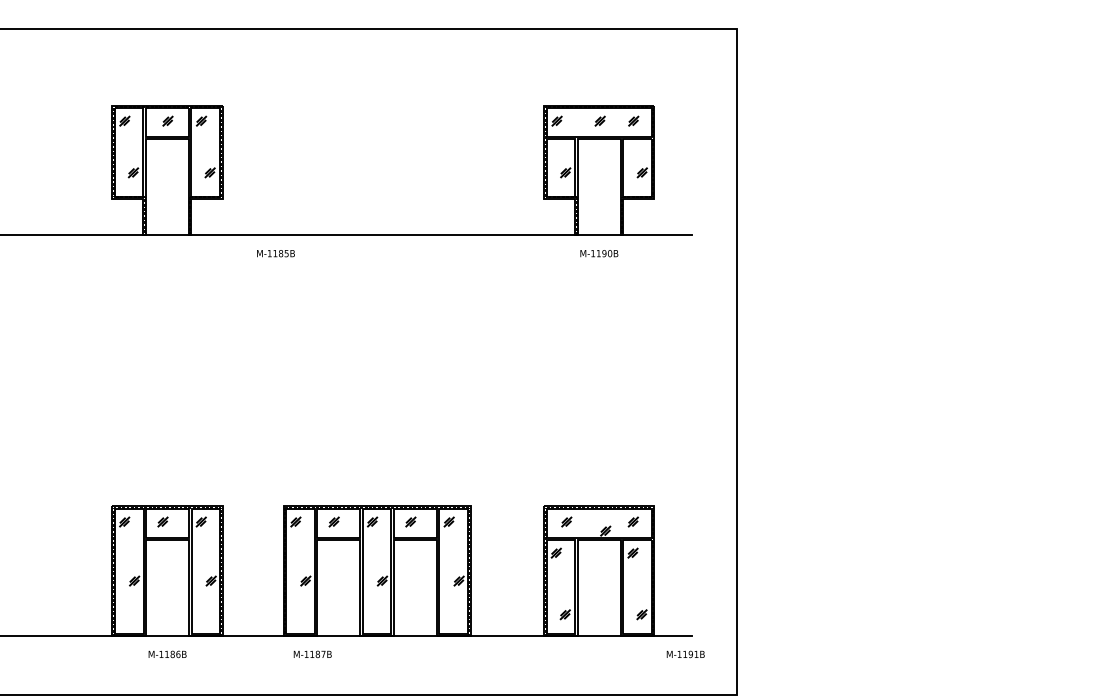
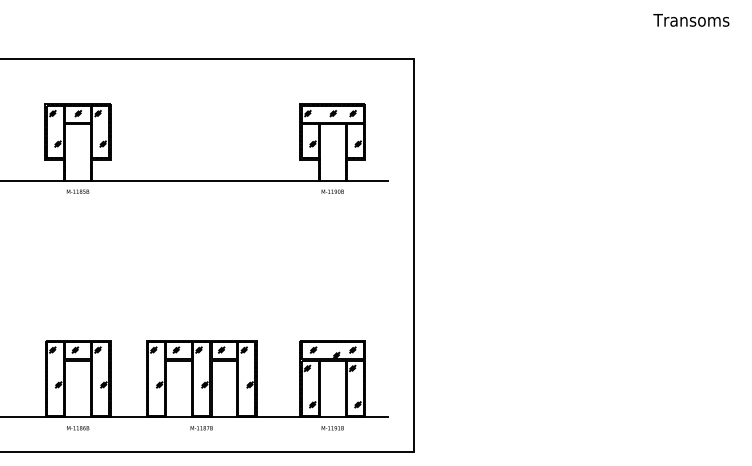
text: (275, 253) -> (77, 191), moved
text: (312, 654) -> (201, 428), moved
text: (685, 654) -> (332, 428), moved

